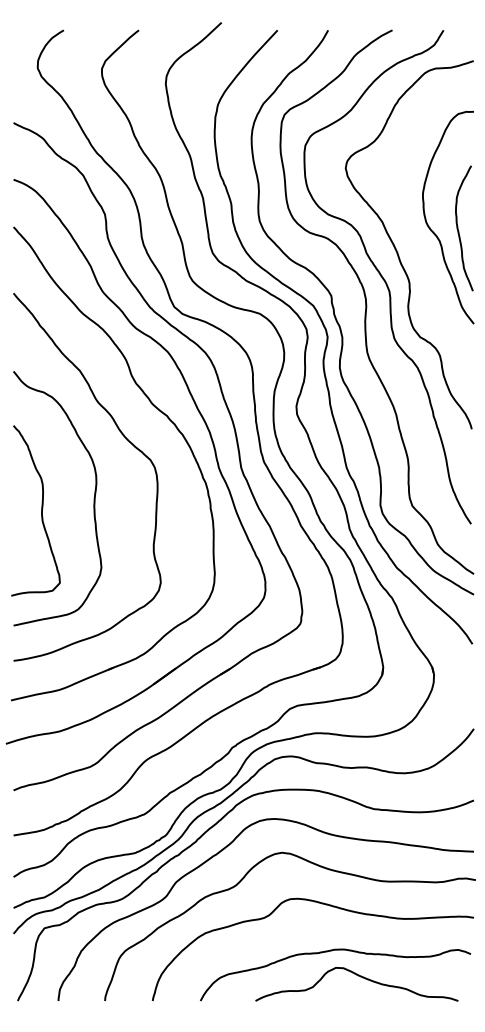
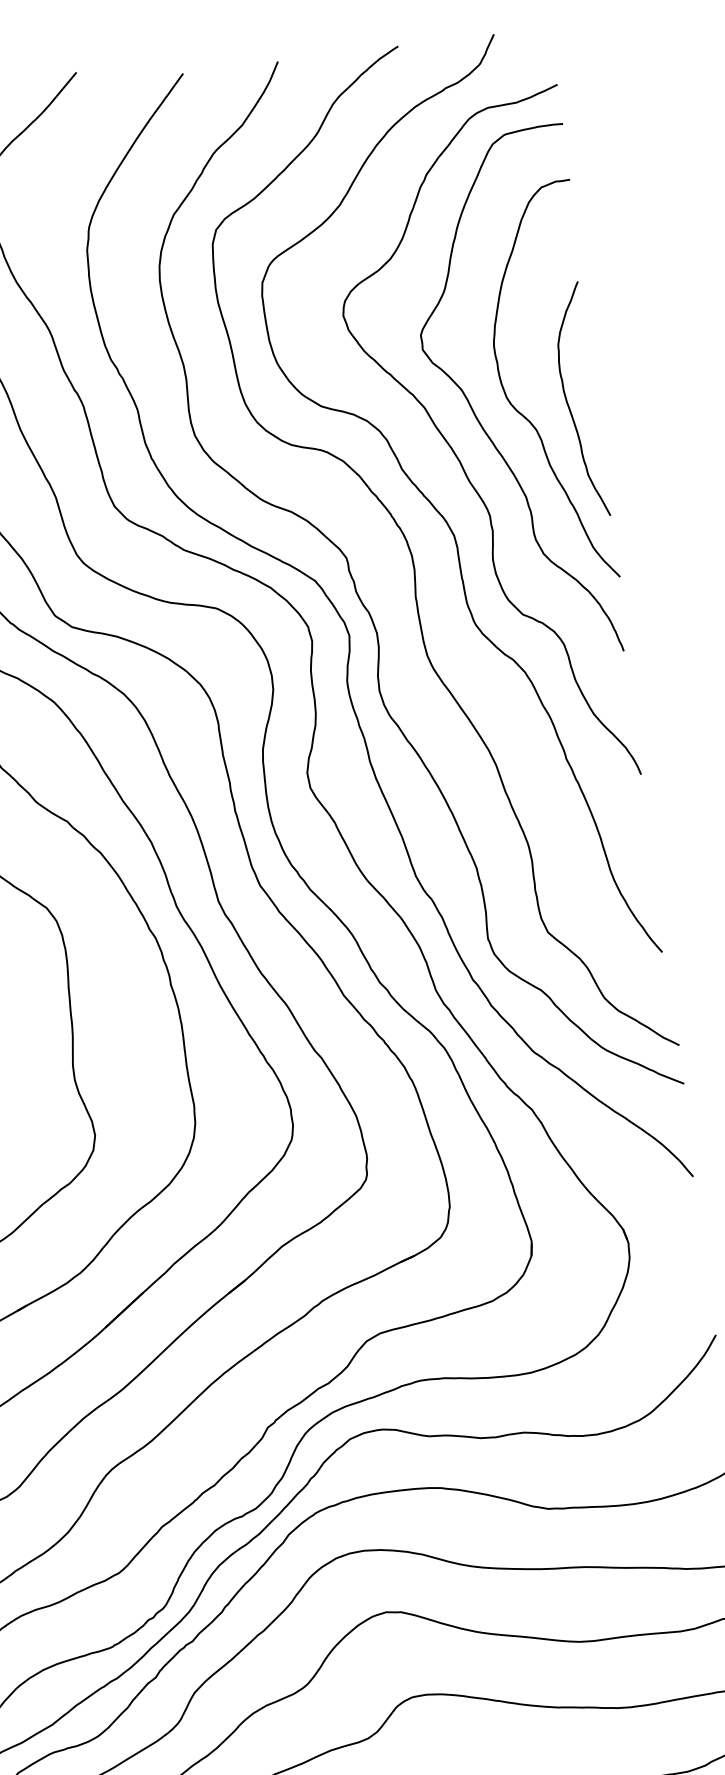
curve: (409, 228) -> (476, 413), added

